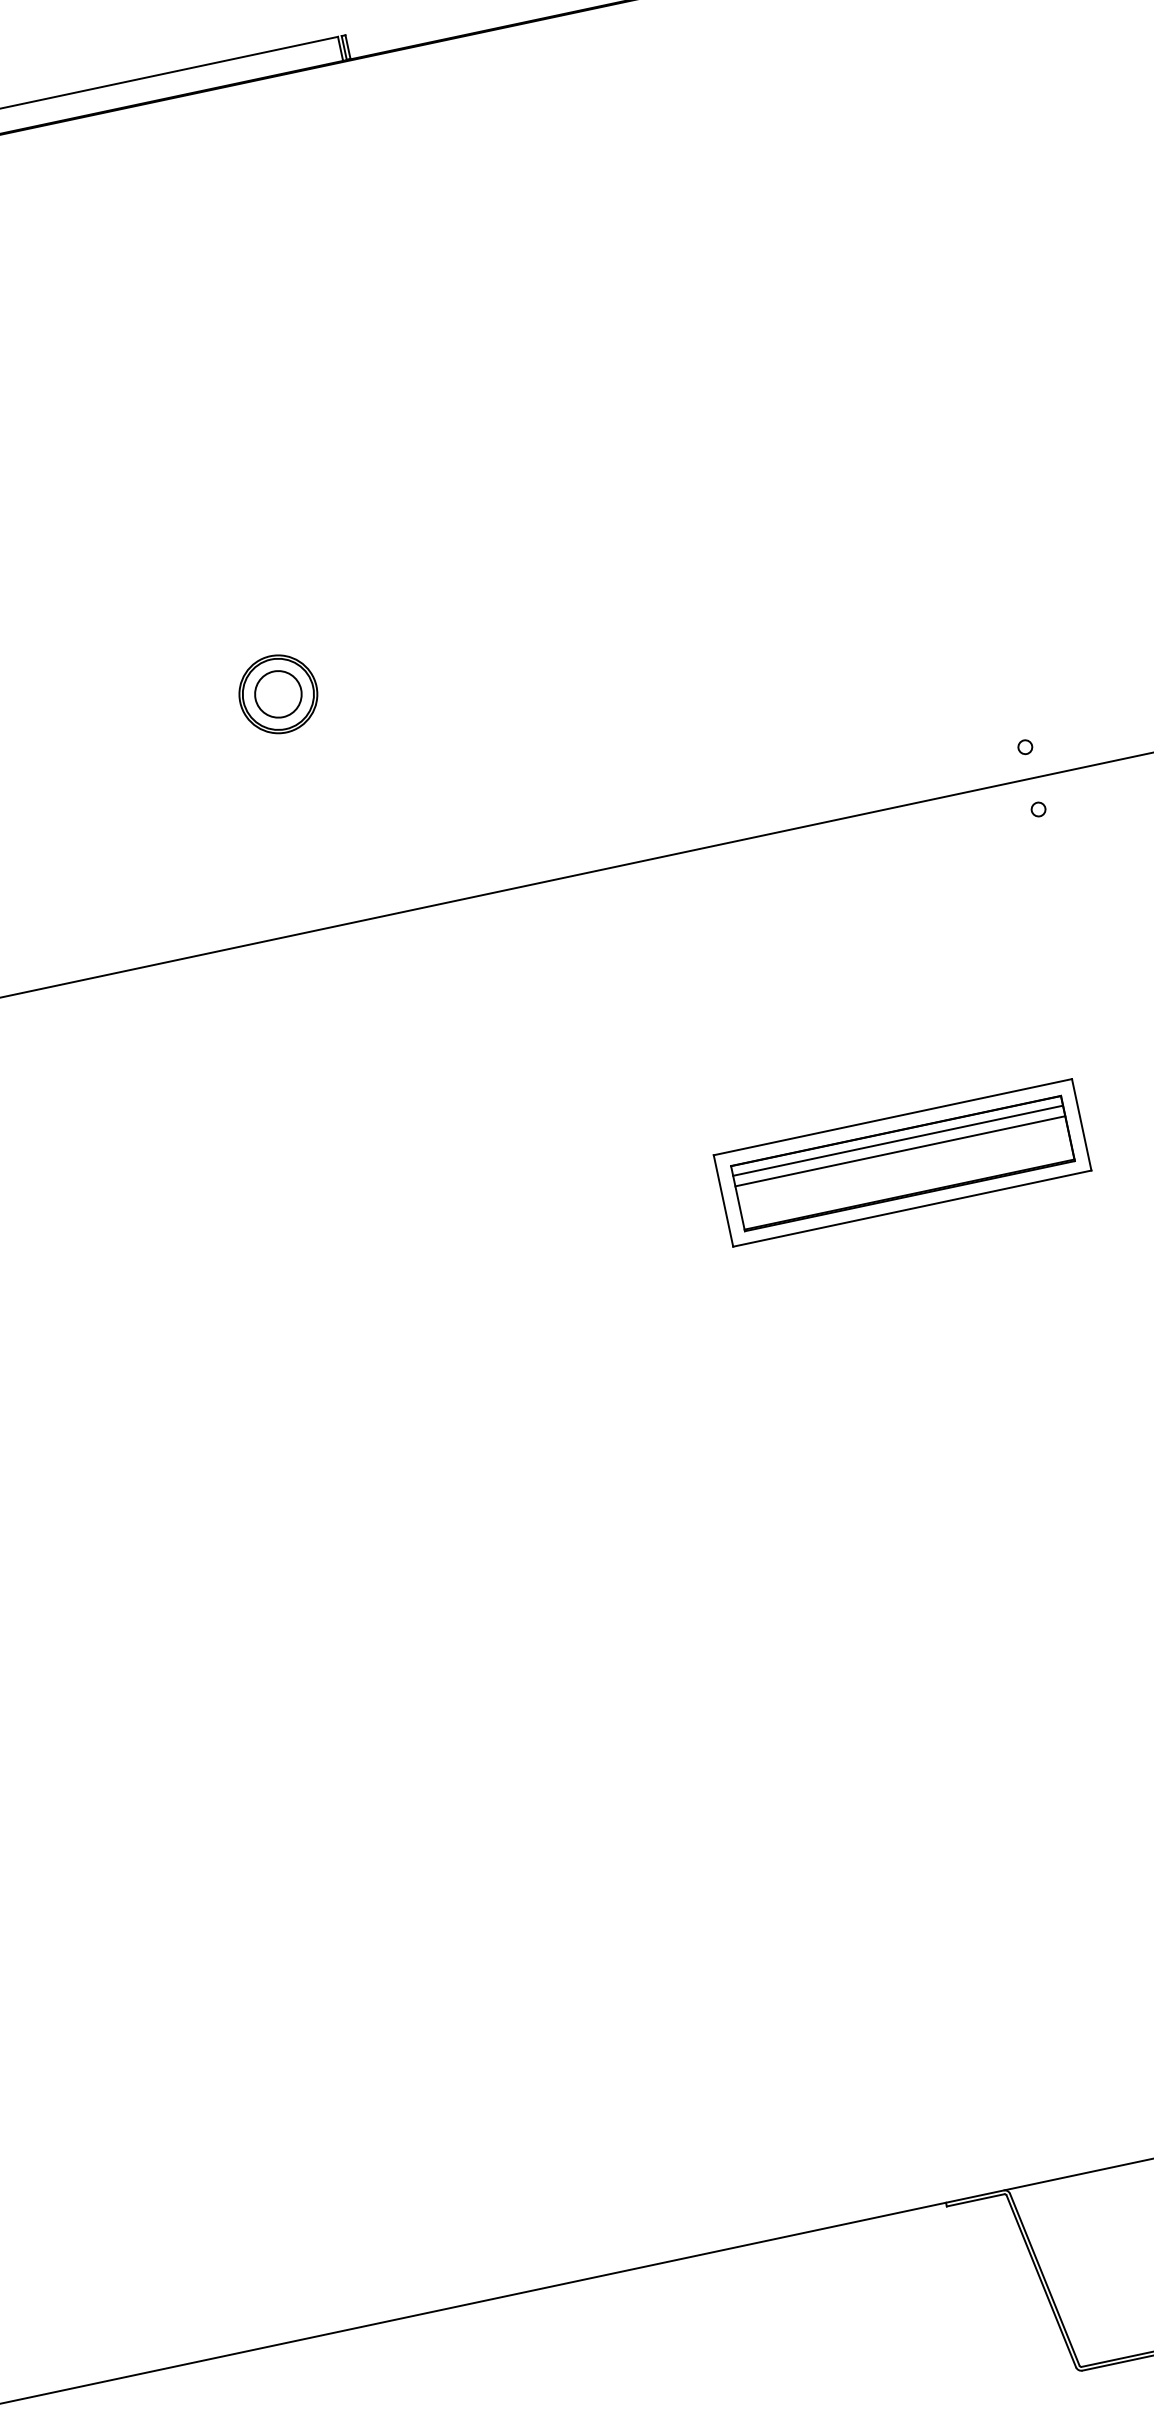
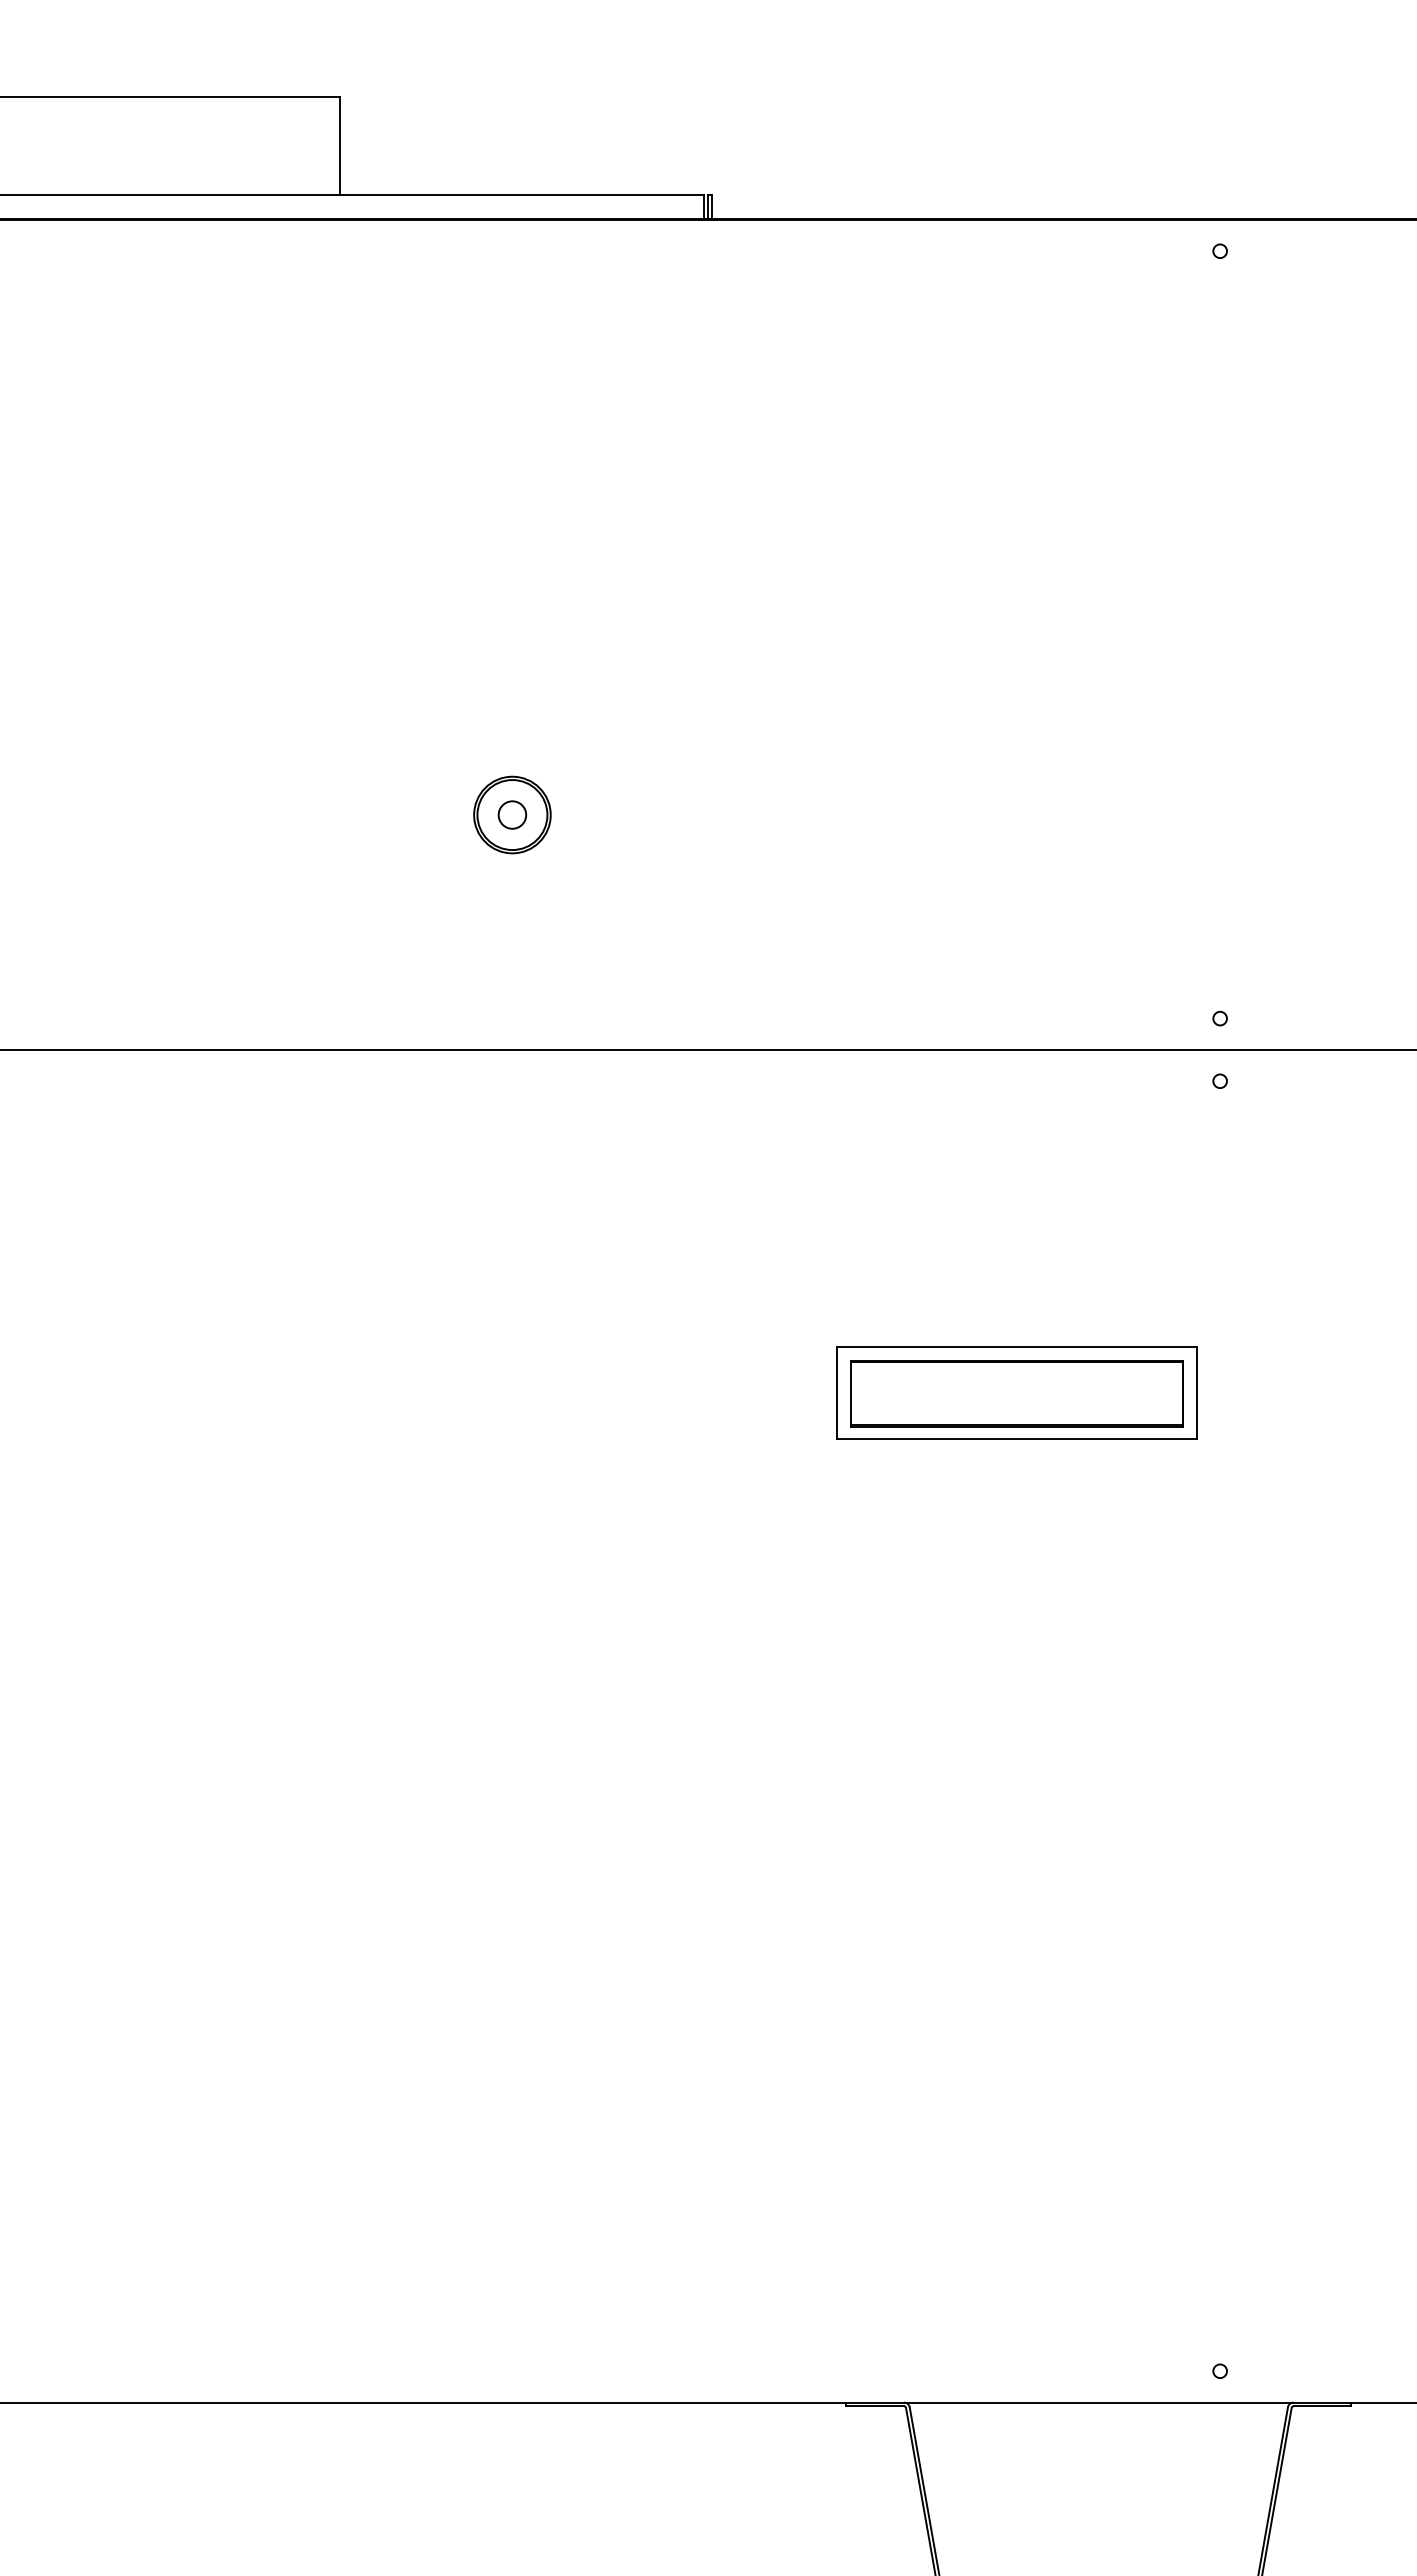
circle: (278, 693) -> (512, 814), size x0.6
line: (898, 1141) -> (1017, 1371), removed
line: (900, 1150) -> (1017, 1381), removed

